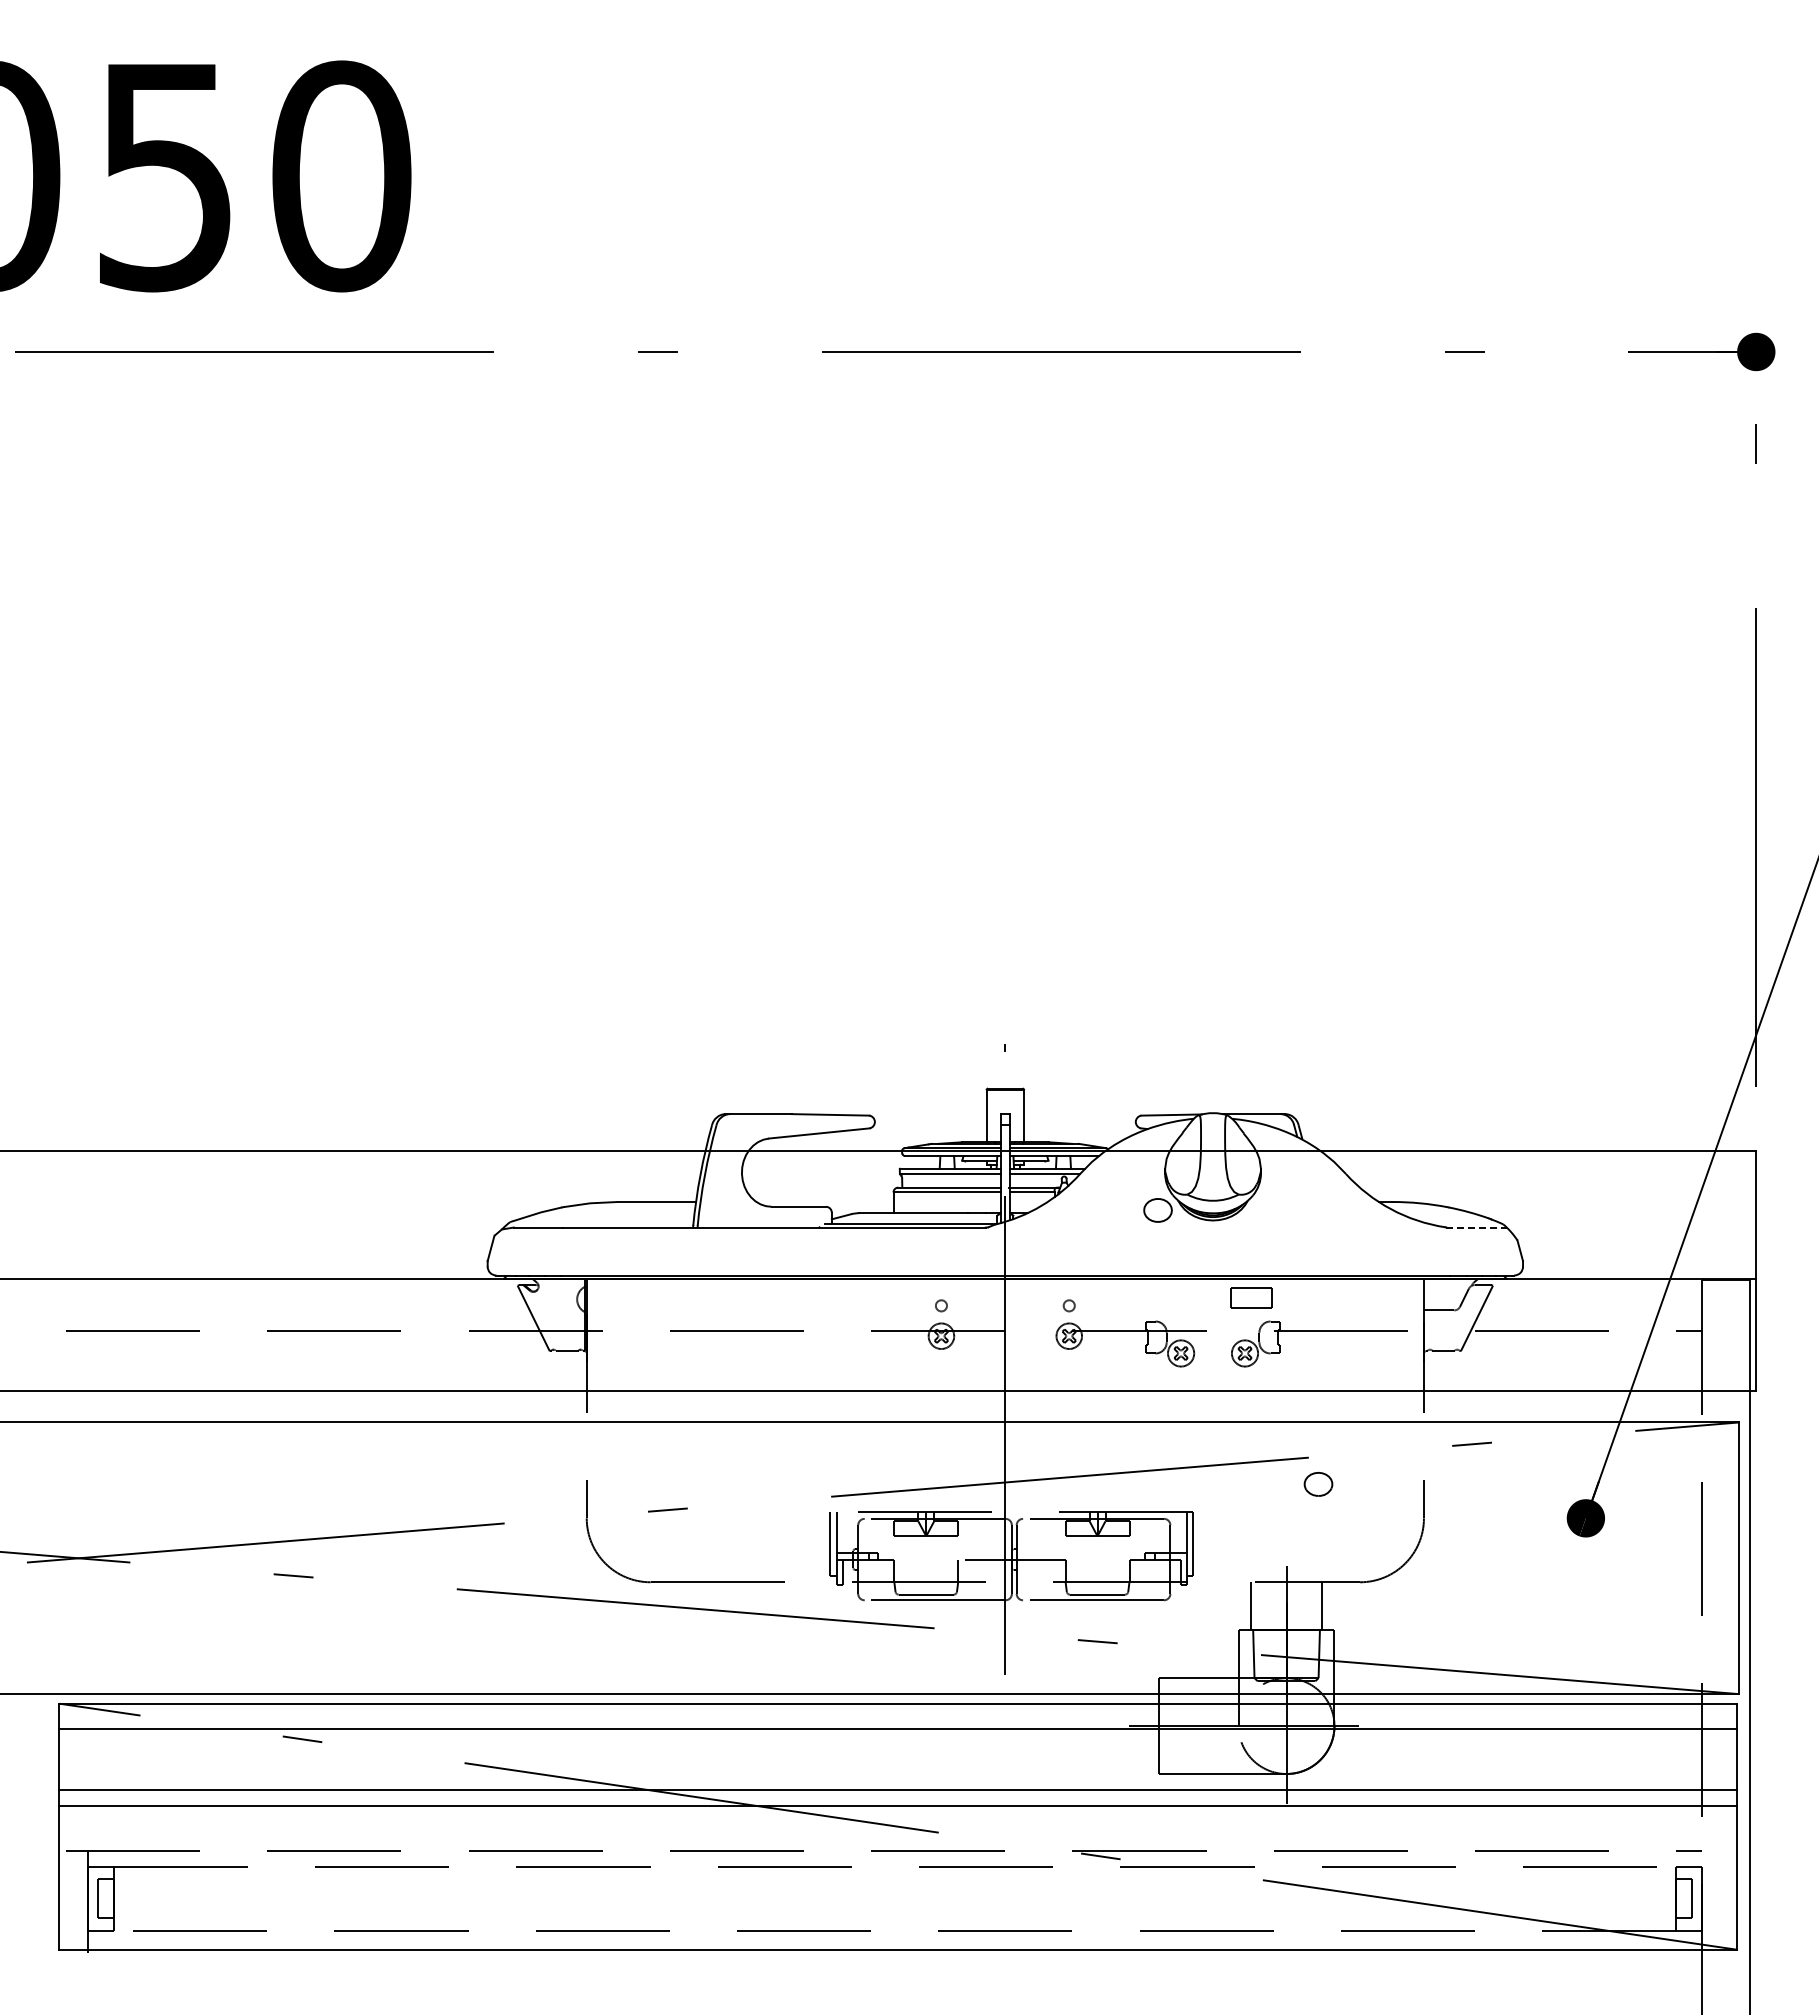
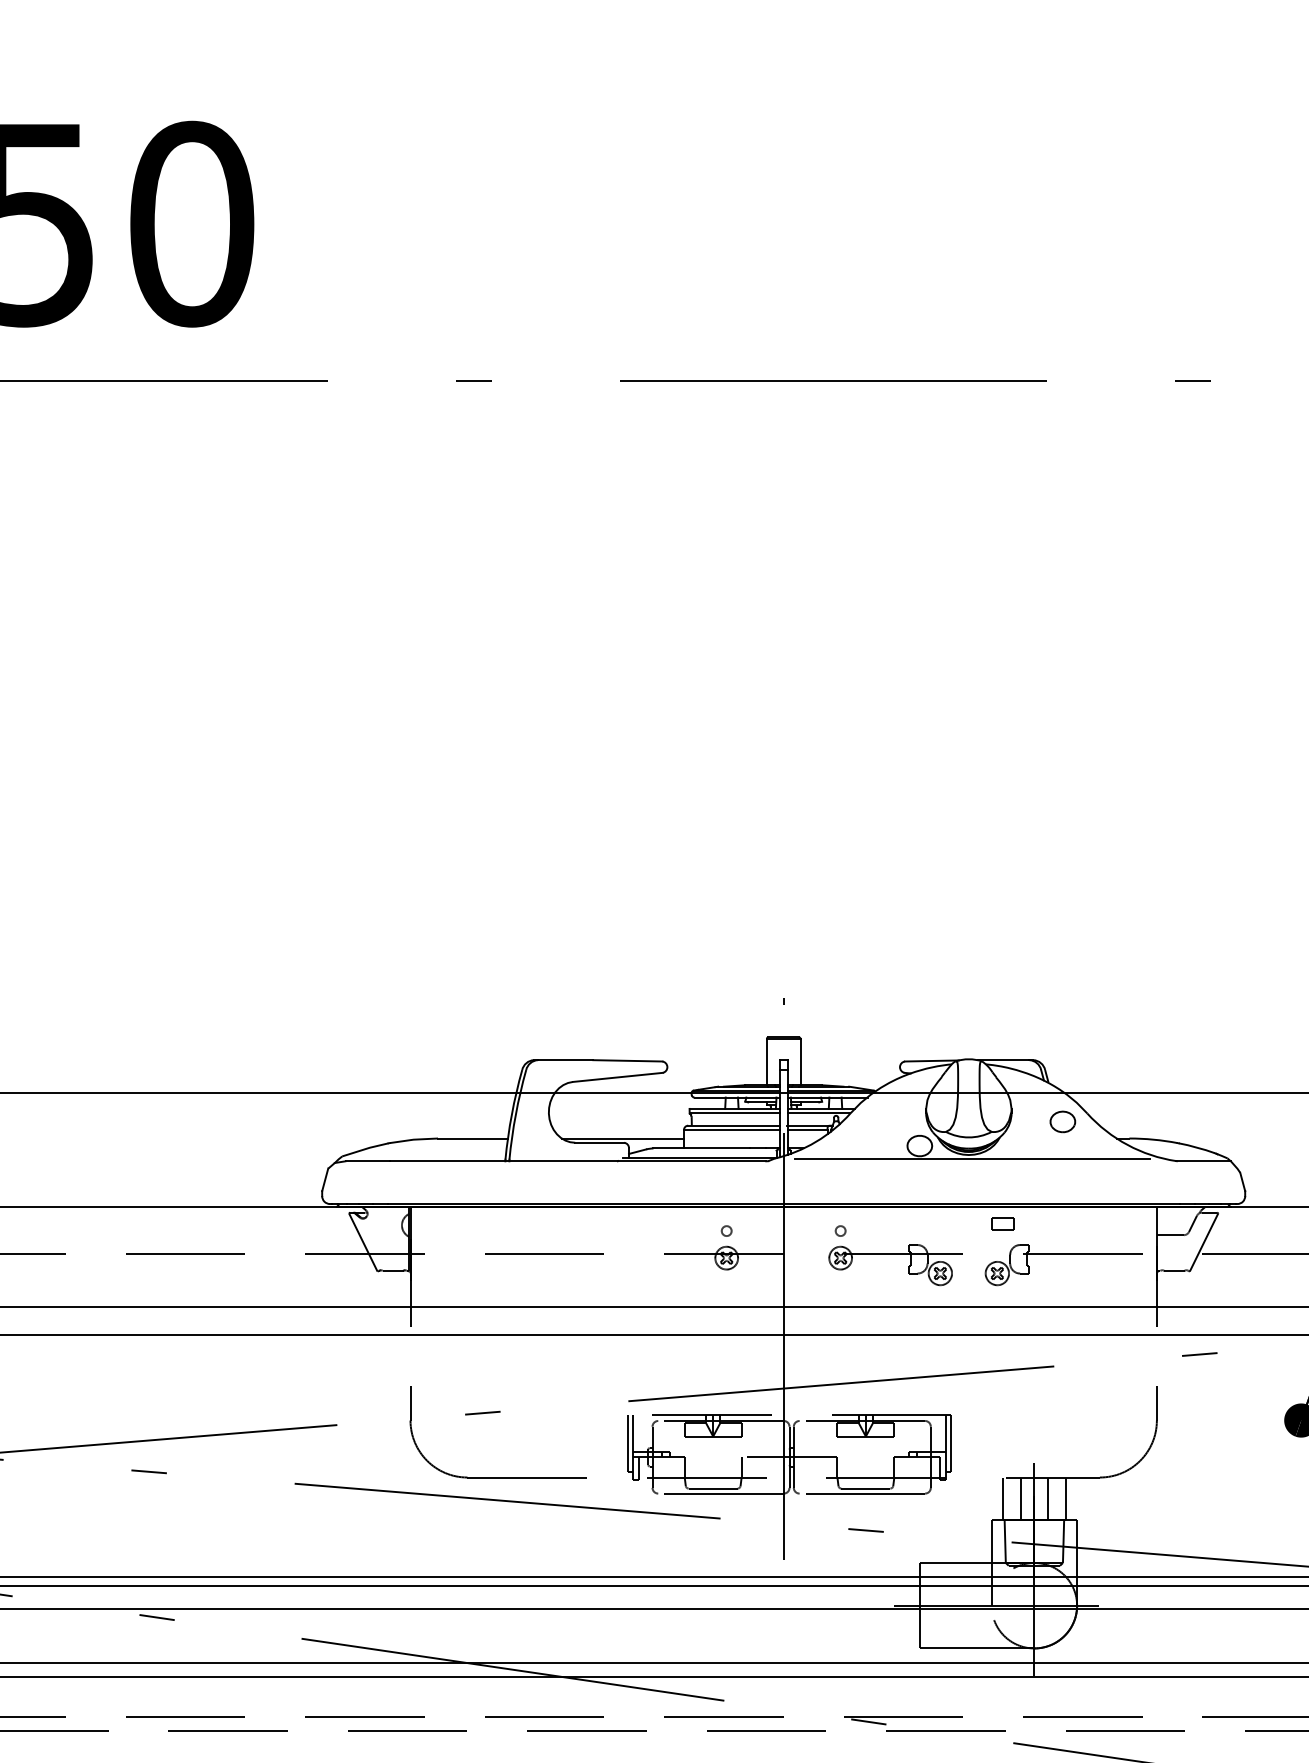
line: (824, 1202) -> (622, 1138), added
line: (1216, 1224) -> (971, 1158), added
line: (1476, 1227) -> (1203, 1161), dashed -> solid
part: (1251, 1297) -> (1003, 1223), size x0.62
part: (1318, 1483) -> (1062, 1121), moved
line: (1271, 1606) -> (1020, 1499), added
line: (1301, 1606) -> (1047, 1499), added

